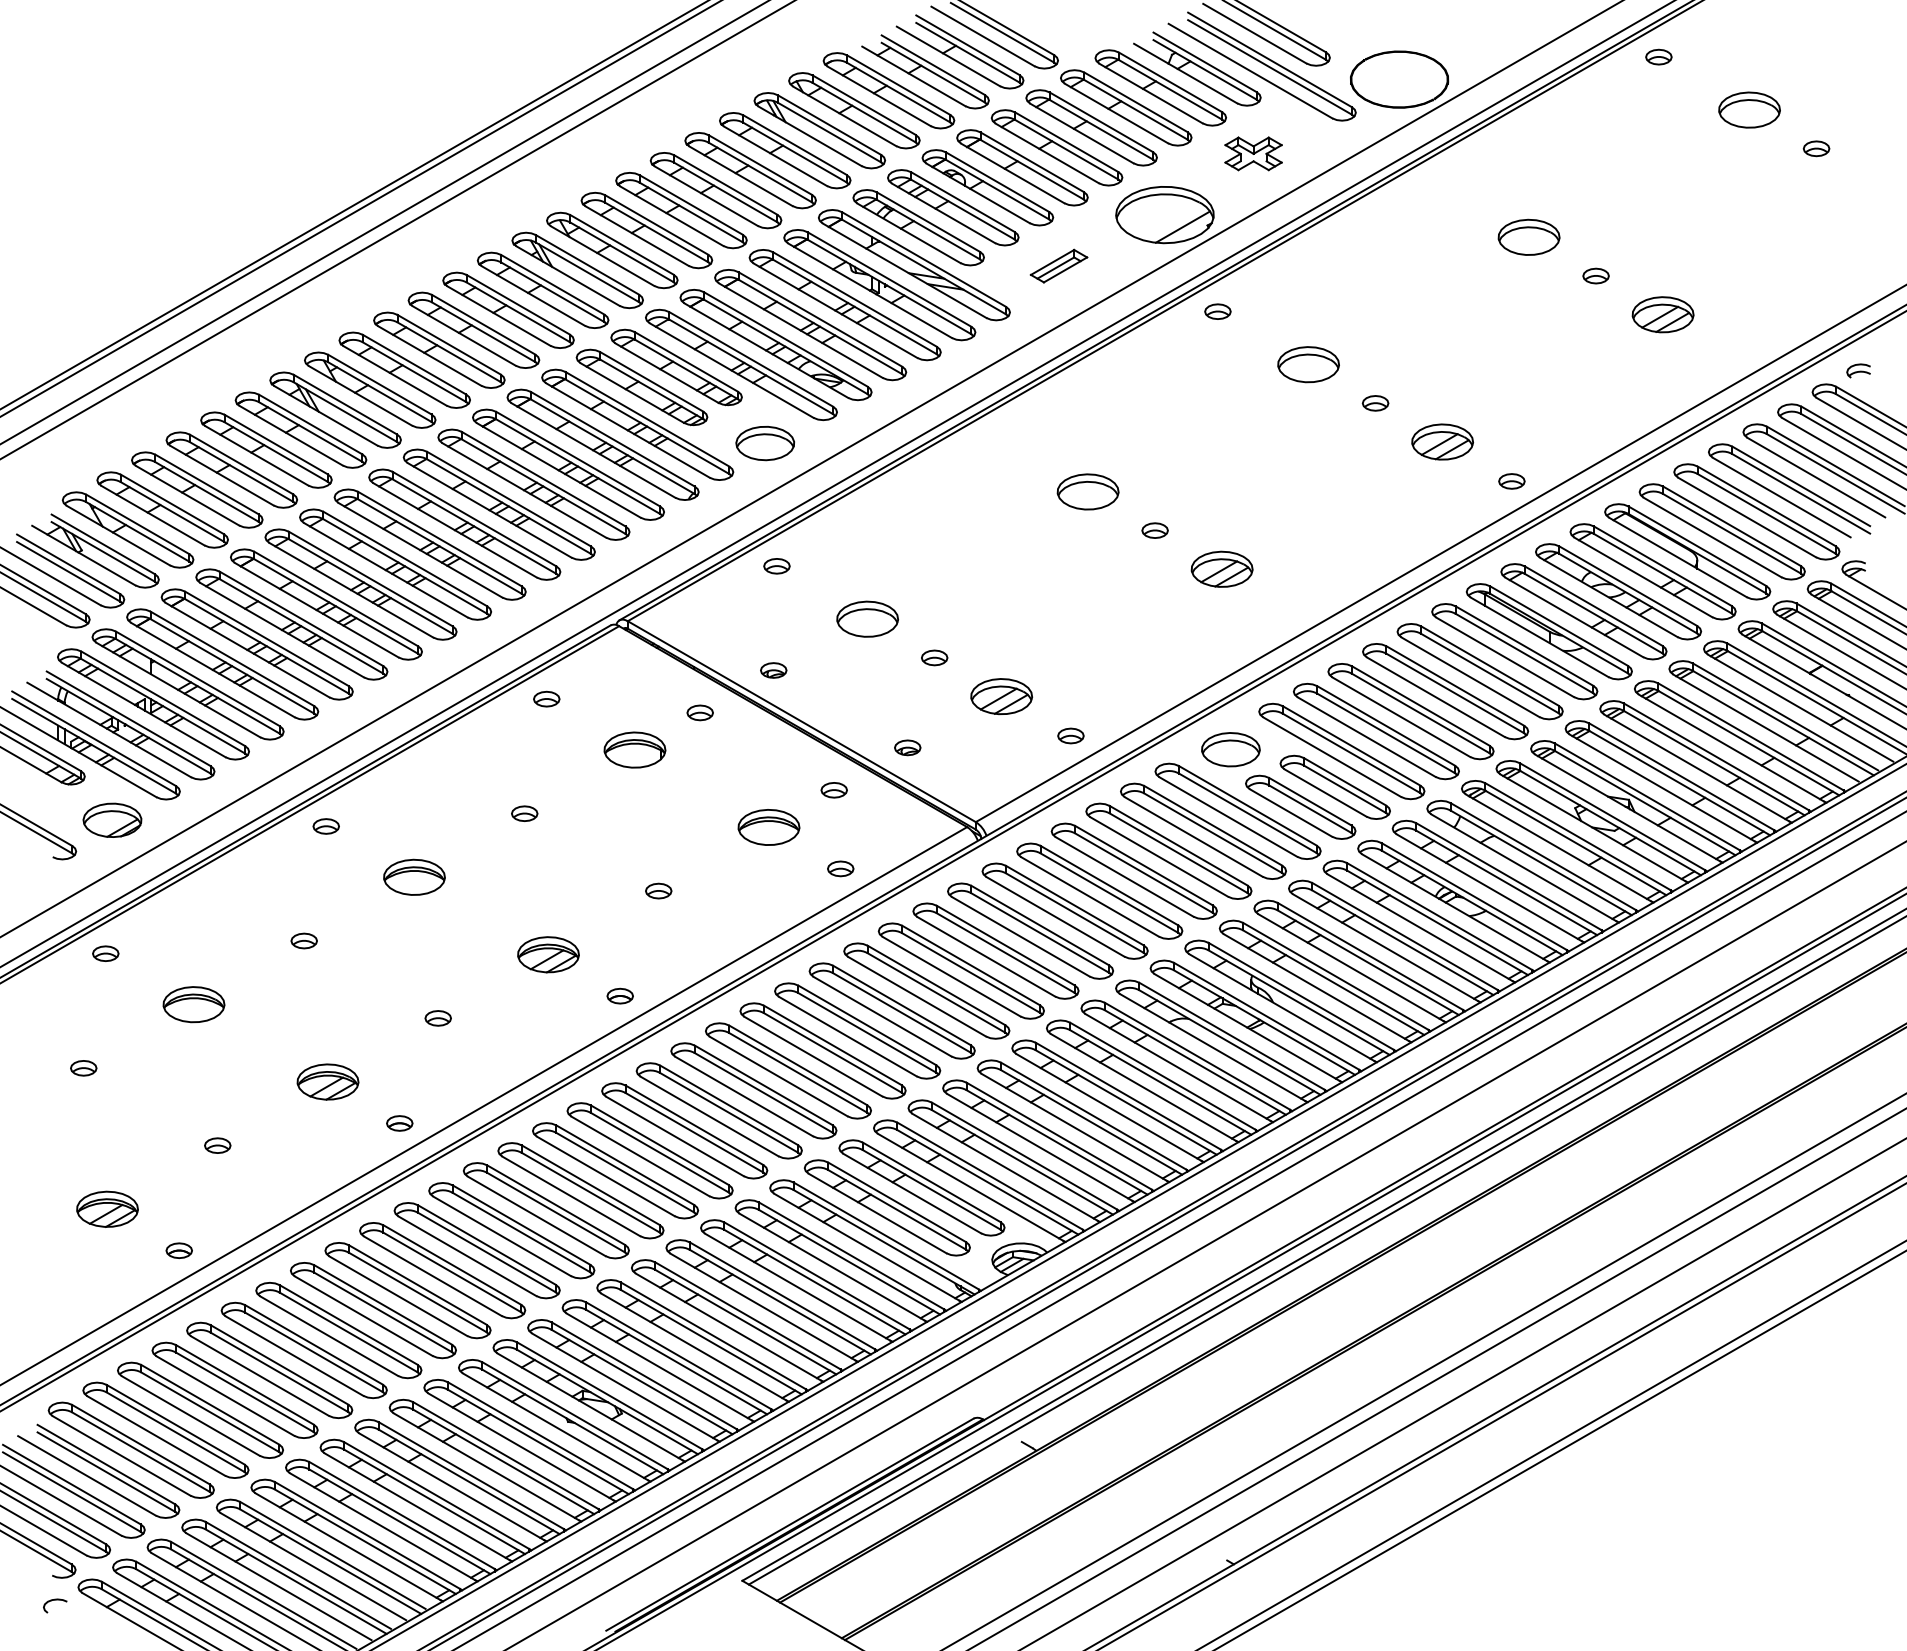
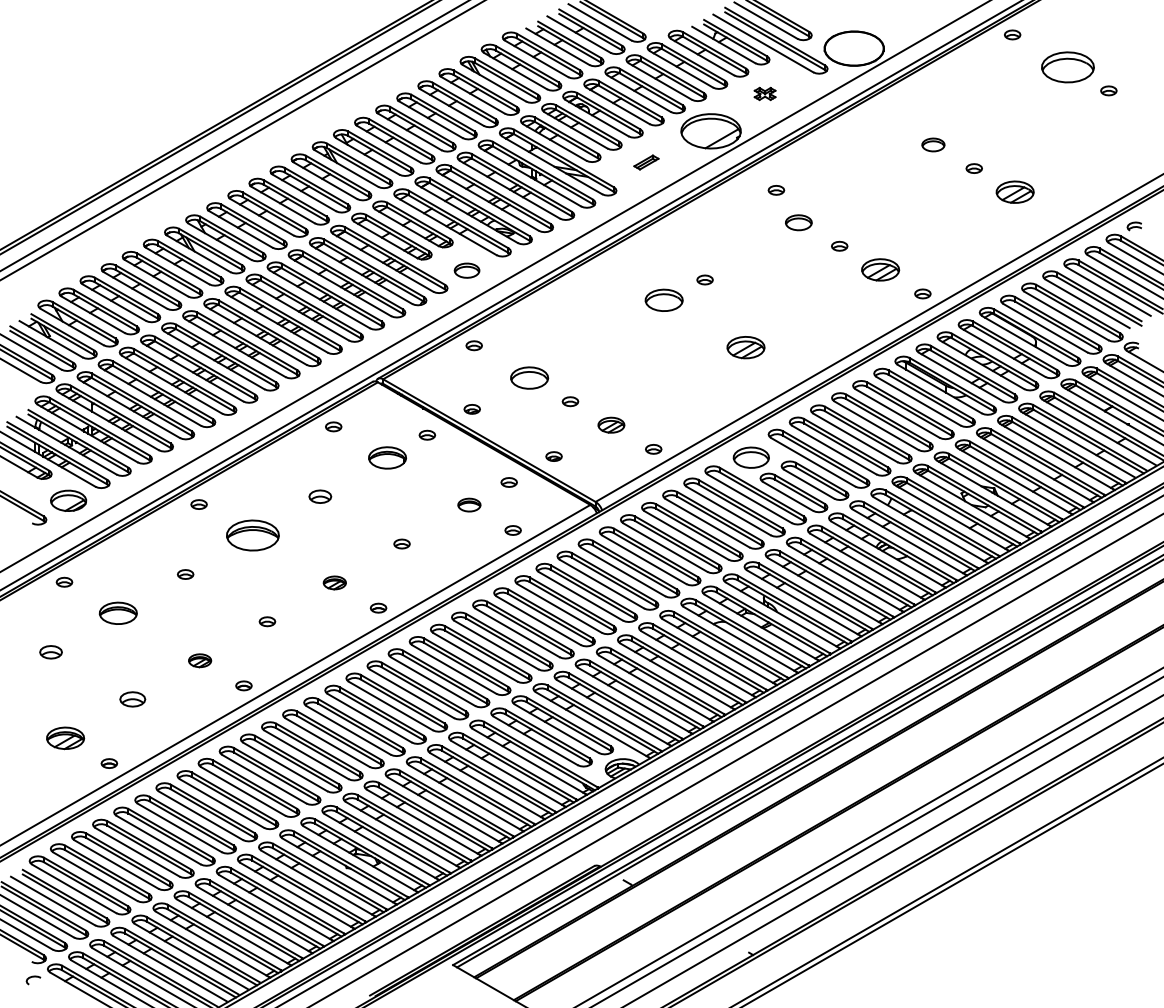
part: (1748, 108) -> (1067, 66), size x1.4
part: (1252, 153) -> (764, 93), size x0.6
part: (1529, 236) -> (933, 144), size x0.6
part: (1059, 266) -> (646, 162), size x0.7
part: (1218, 311) -> (776, 190), moved
part: (1308, 364) -> (798, 222), size x0.7
part: (764, 443) -> (466, 270), size x0.7
part: (1154, 529) -> (704, 279), moved
part: (1001, 695) -> (611, 424), size x0.7
part: (523, 813) -> (319, 496), size x1.4
part: (769, 826) -> (469, 504), size x0.6
part: (413, 877) -> (252, 535), size x1.4
part: (548, 954) -> (334, 582), size x0.6
part: (82, 1067) -> (50, 651), size x1.4
part: (326, 1081) -> (199, 660), size x0.6
part: (217, 1145) -> (132, 699), size x1.6

